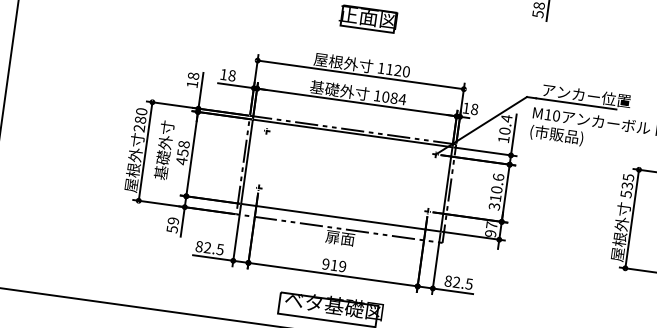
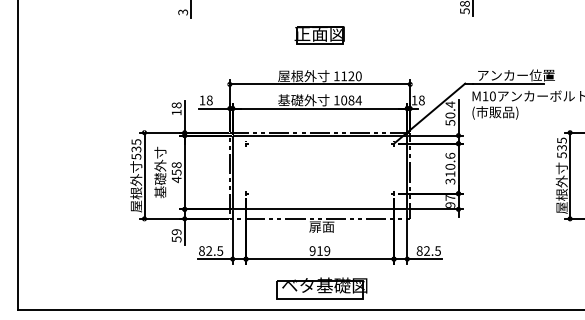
text: (140, 120) -> (136, 149), 280 -> 535
text: (503, 139) -> (450, 122), 10.4 -> 50.4

